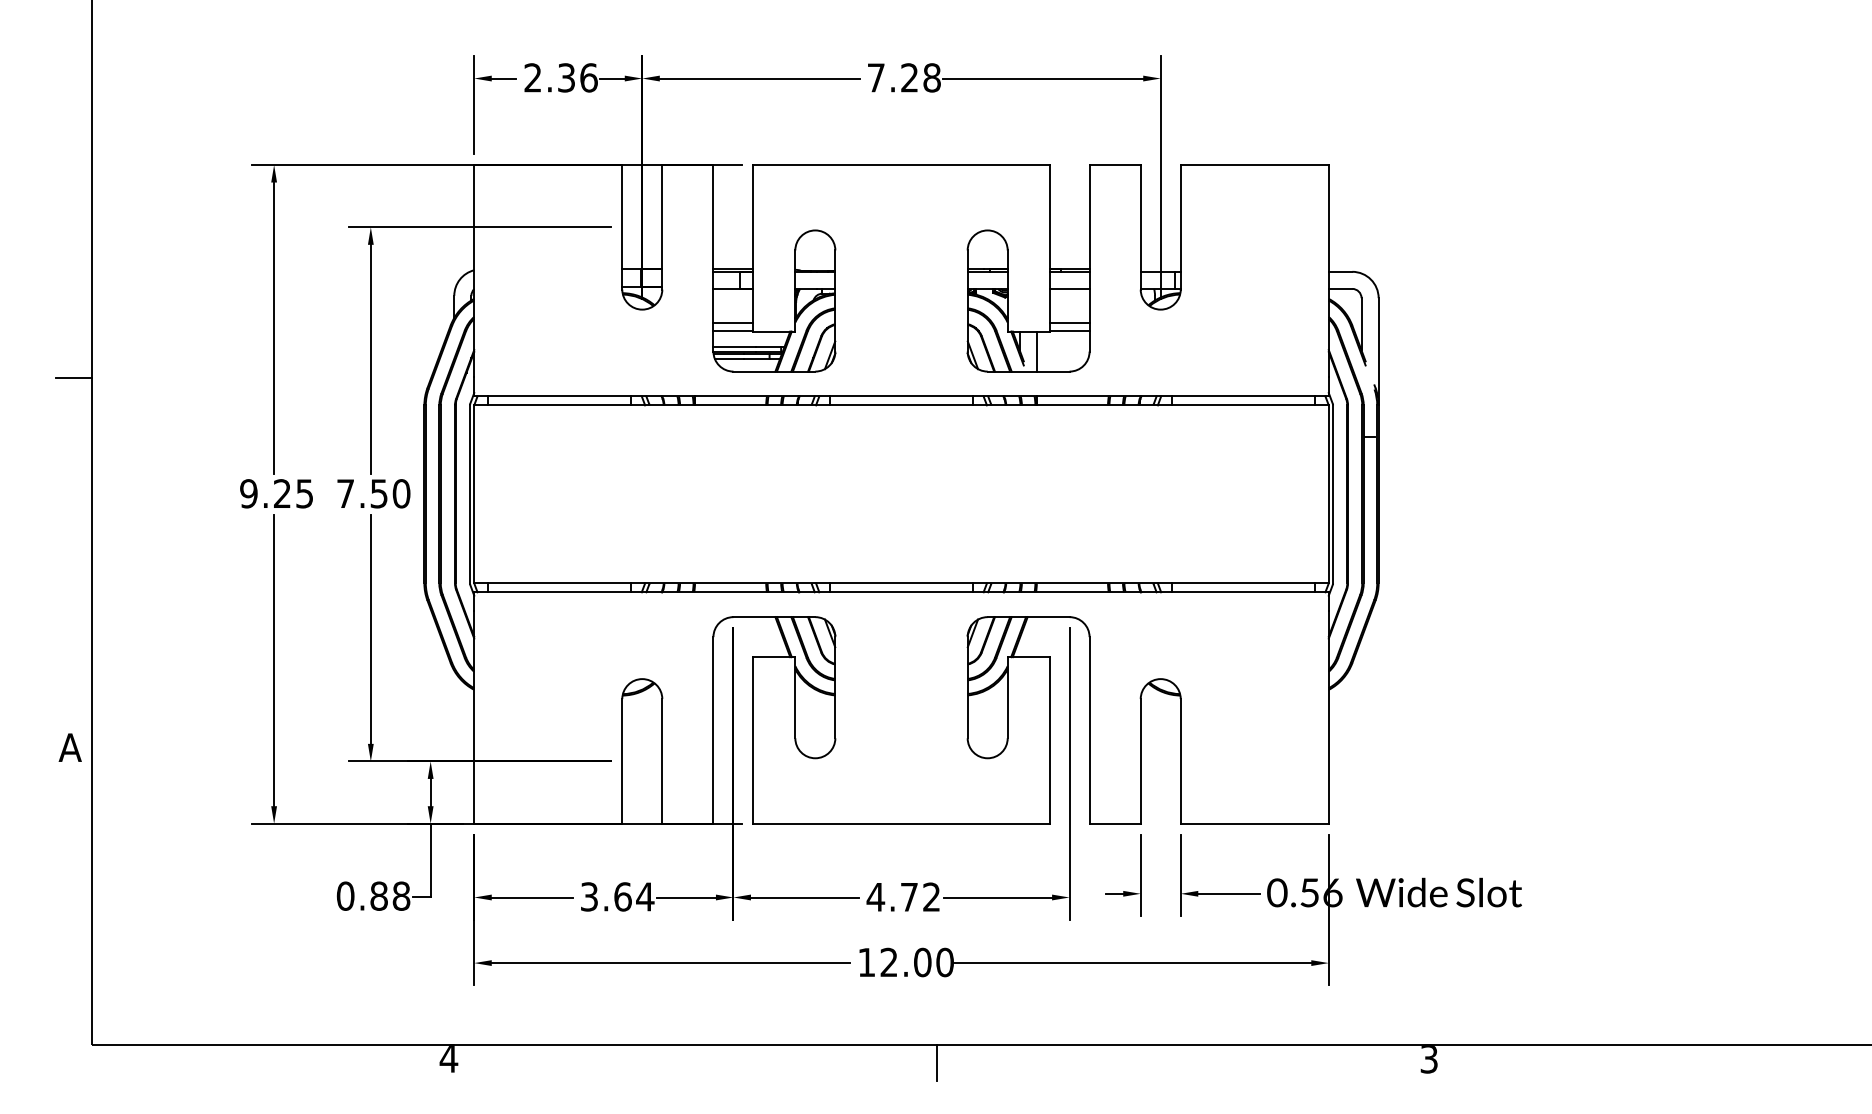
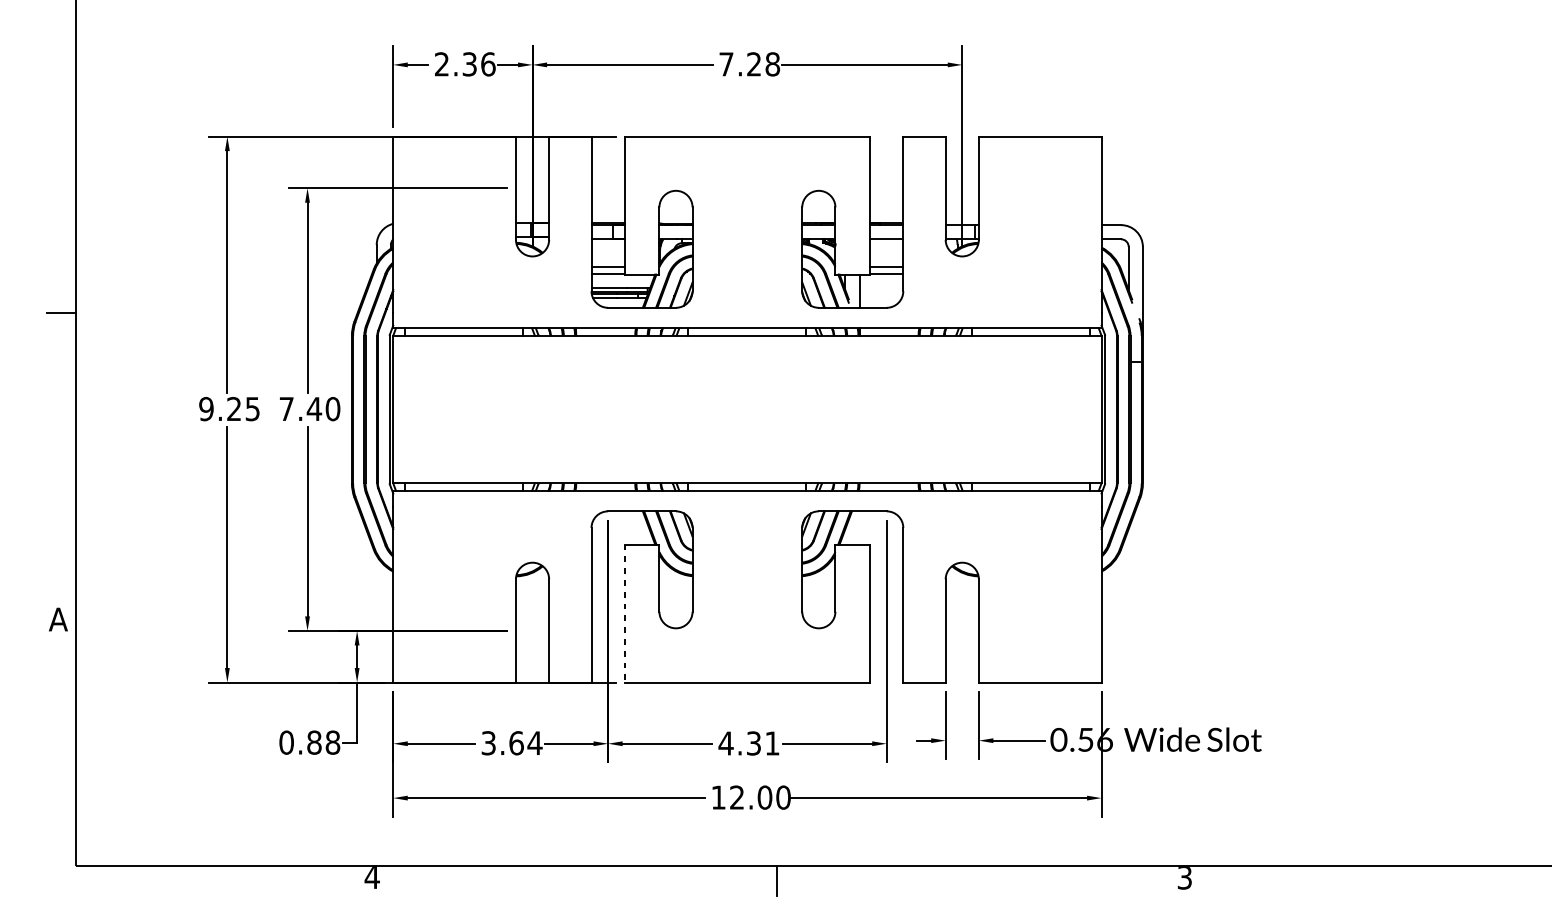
text: (378, 493) -> (313, 408), 7.50 -> 7.40
line: (753, 740) -> (624, 613), solid -> dashed
text: (920, 896) -> (763, 742), 4.72 -> 4.31

